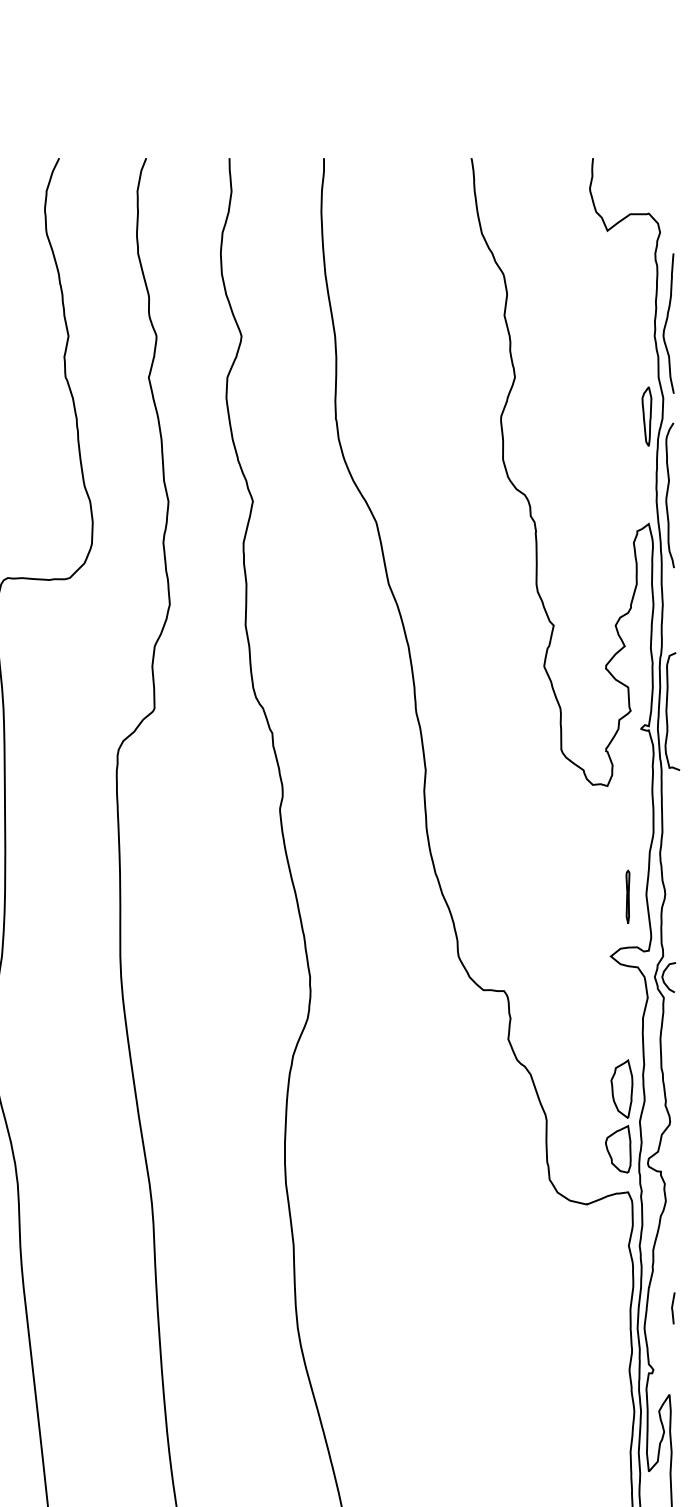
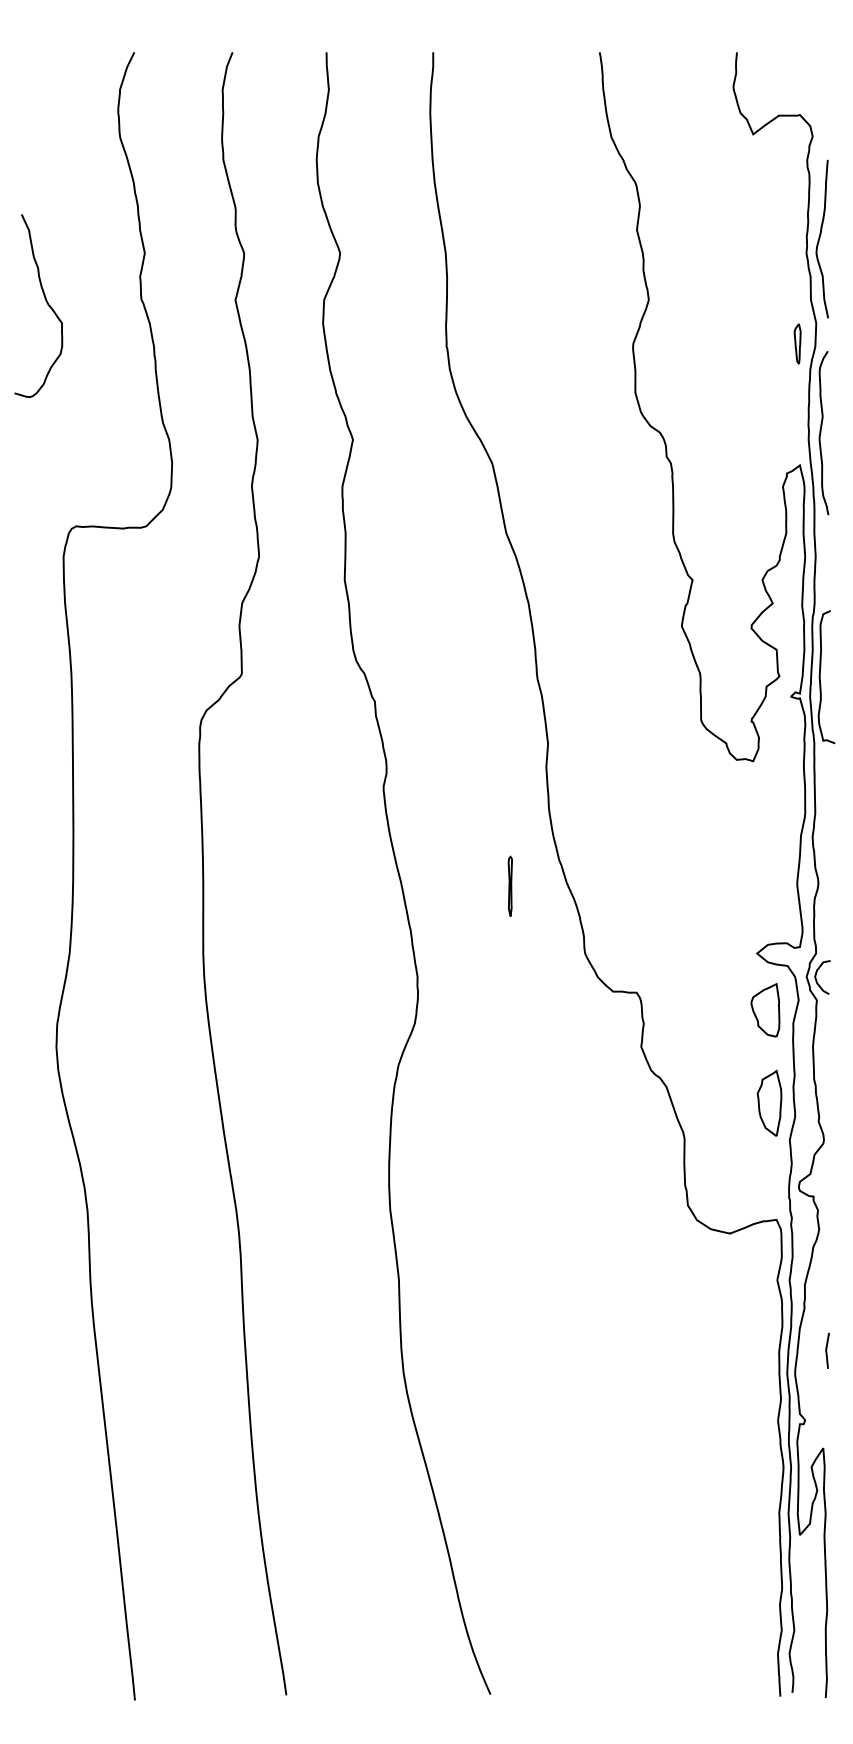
part: (646, 416) -> (797, 343), size x0.6
part: (627, 896) -> (509, 885), moved
part: (618, 1149) -> (765, 1010), moved

